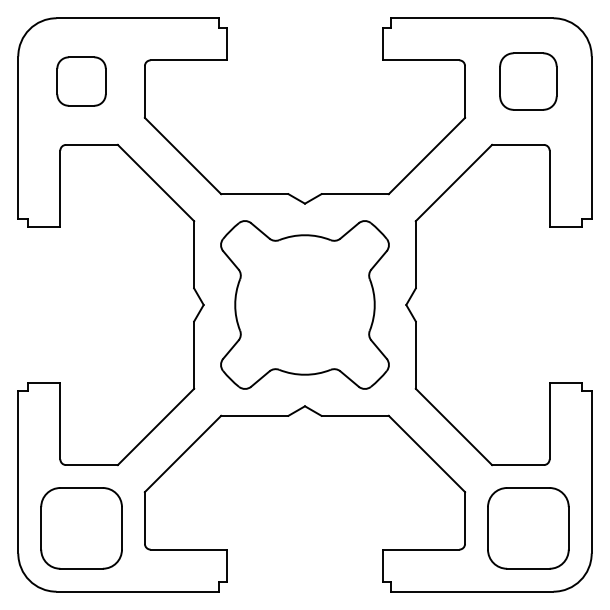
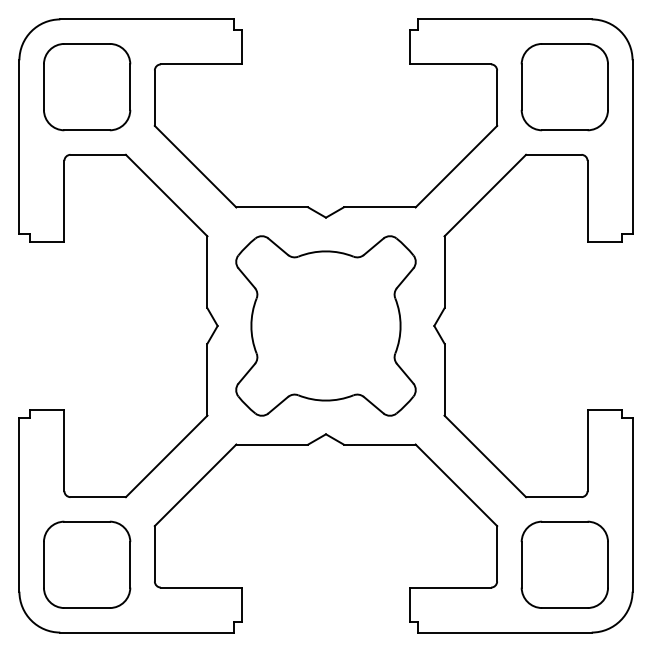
part: (81, 81) -> (87, 87), size x1.67
part: (528, 81) -> (564, 87), size x1.43

